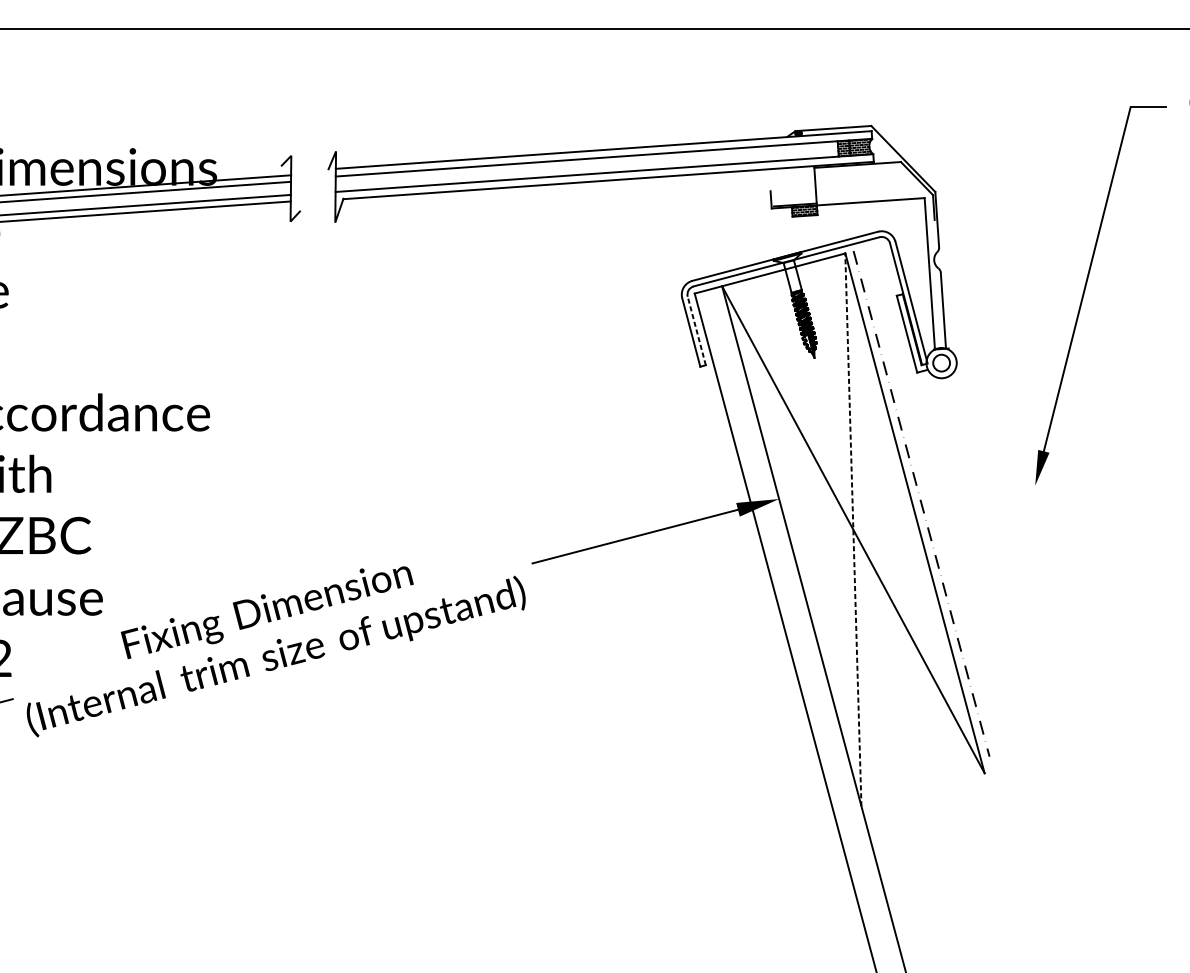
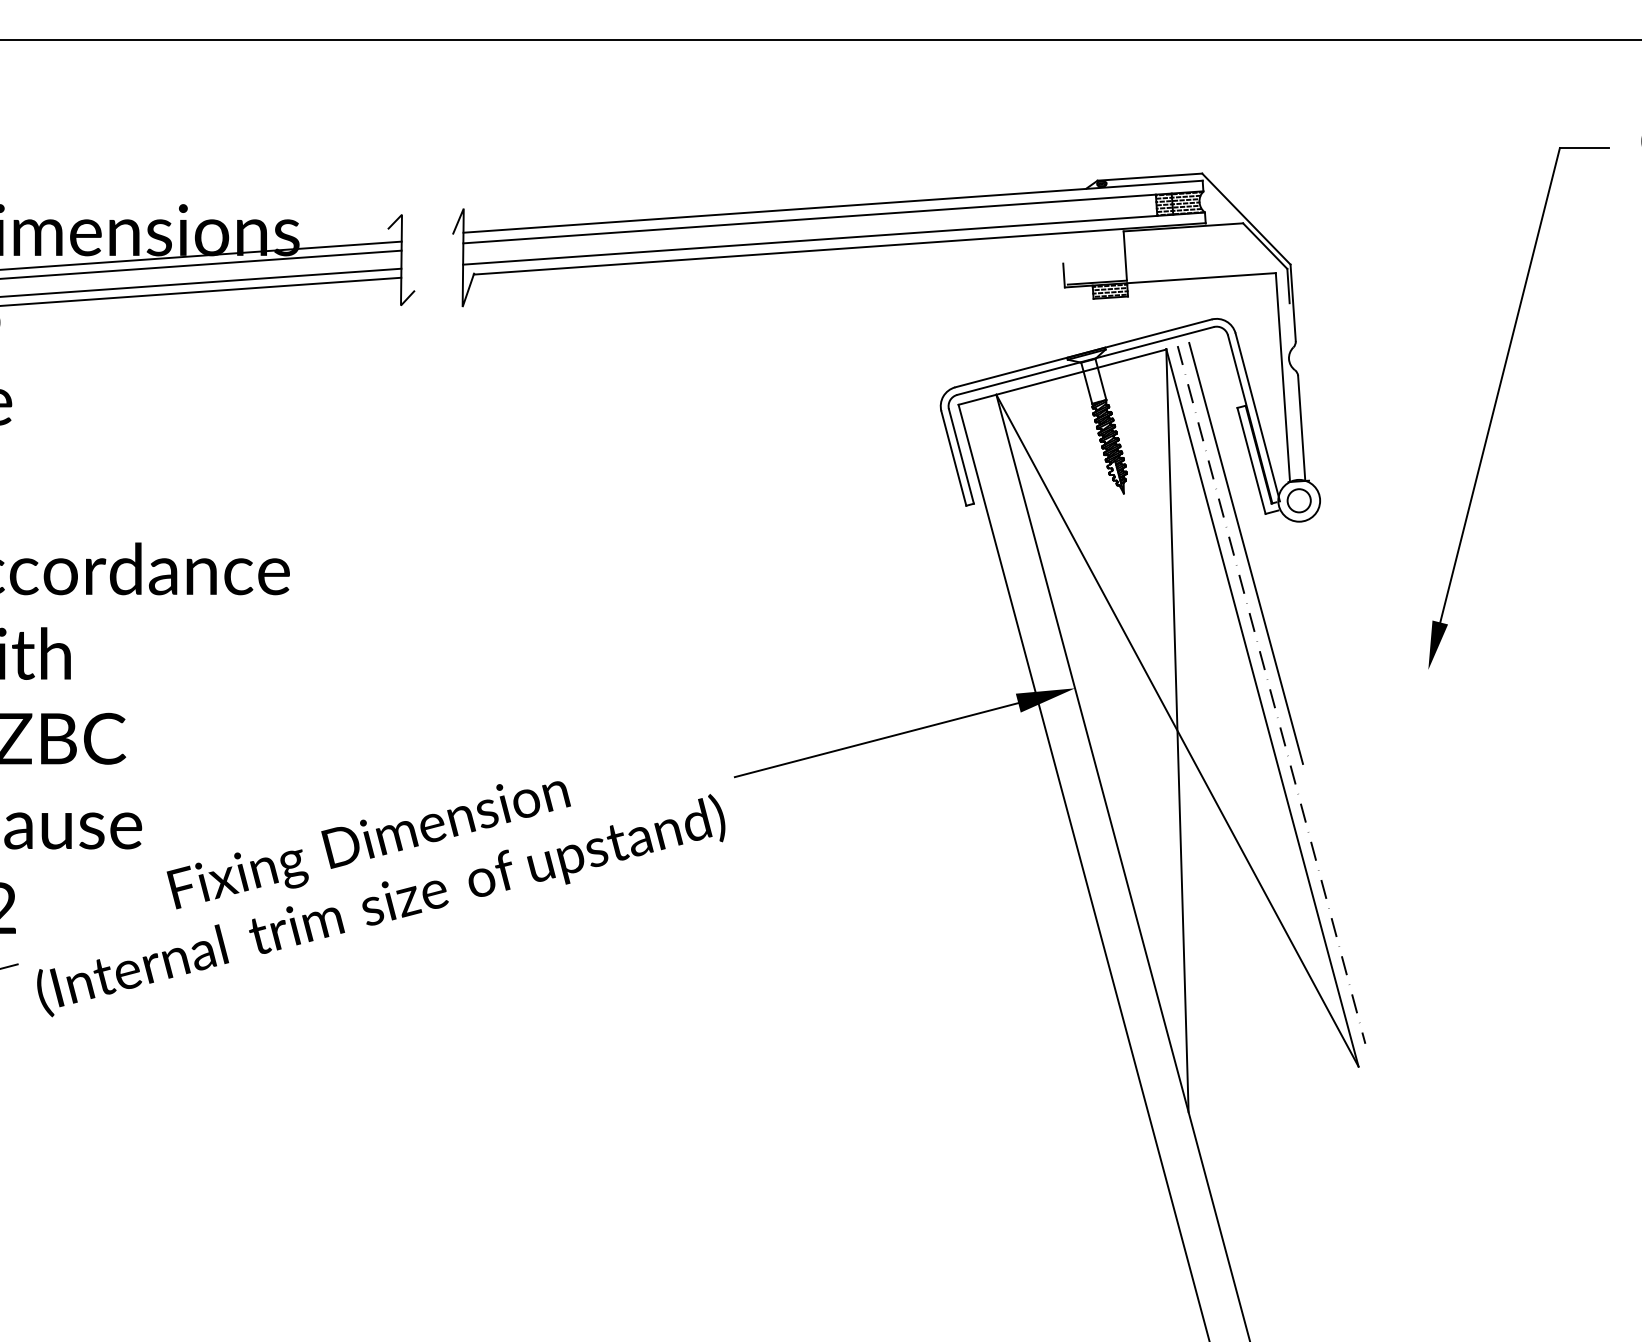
line: (696, 331) -> (961, 456), dashed -> solid
line: (902, 400) -> (1245, 552), added
line: (853, 529) -> (1177, 730), dashed -> solid

